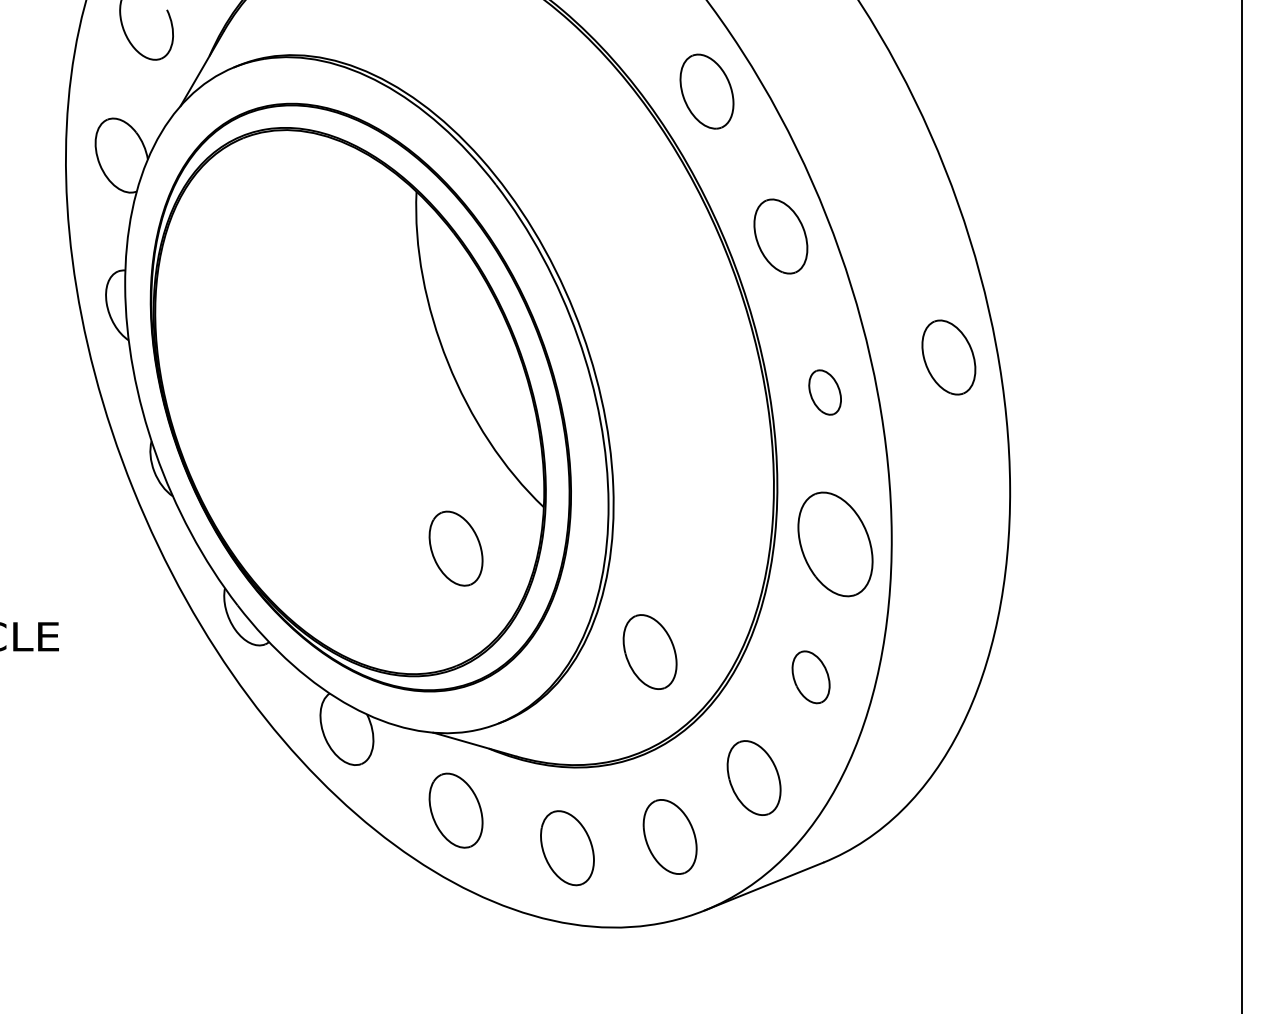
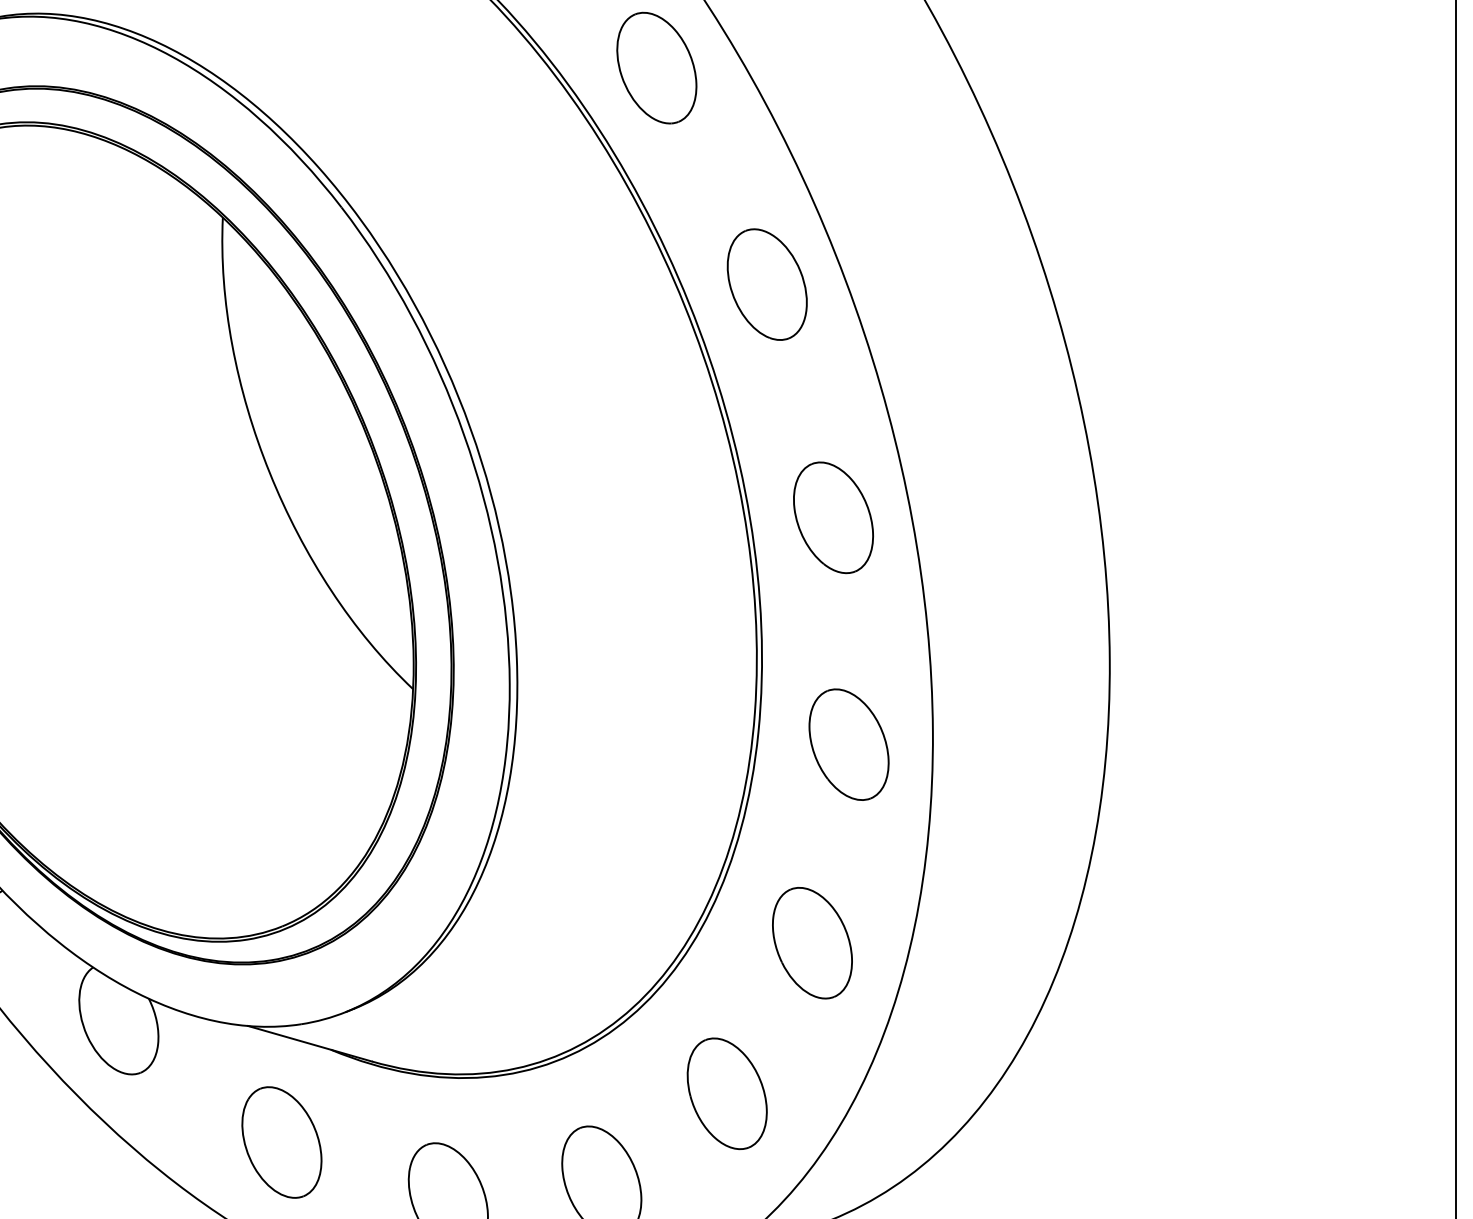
part: (948, 357) -> (1017, 465), removed
part: (824, 392) -> (832, 517), size x1.67
part: (835, 544) -> (848, 744), size x0.71
part: (455, 548) -> (281, 750), removed
part: (649, 651) -> (570, 904), removed
part: (810, 677) -> (811, 943), size x1.43

